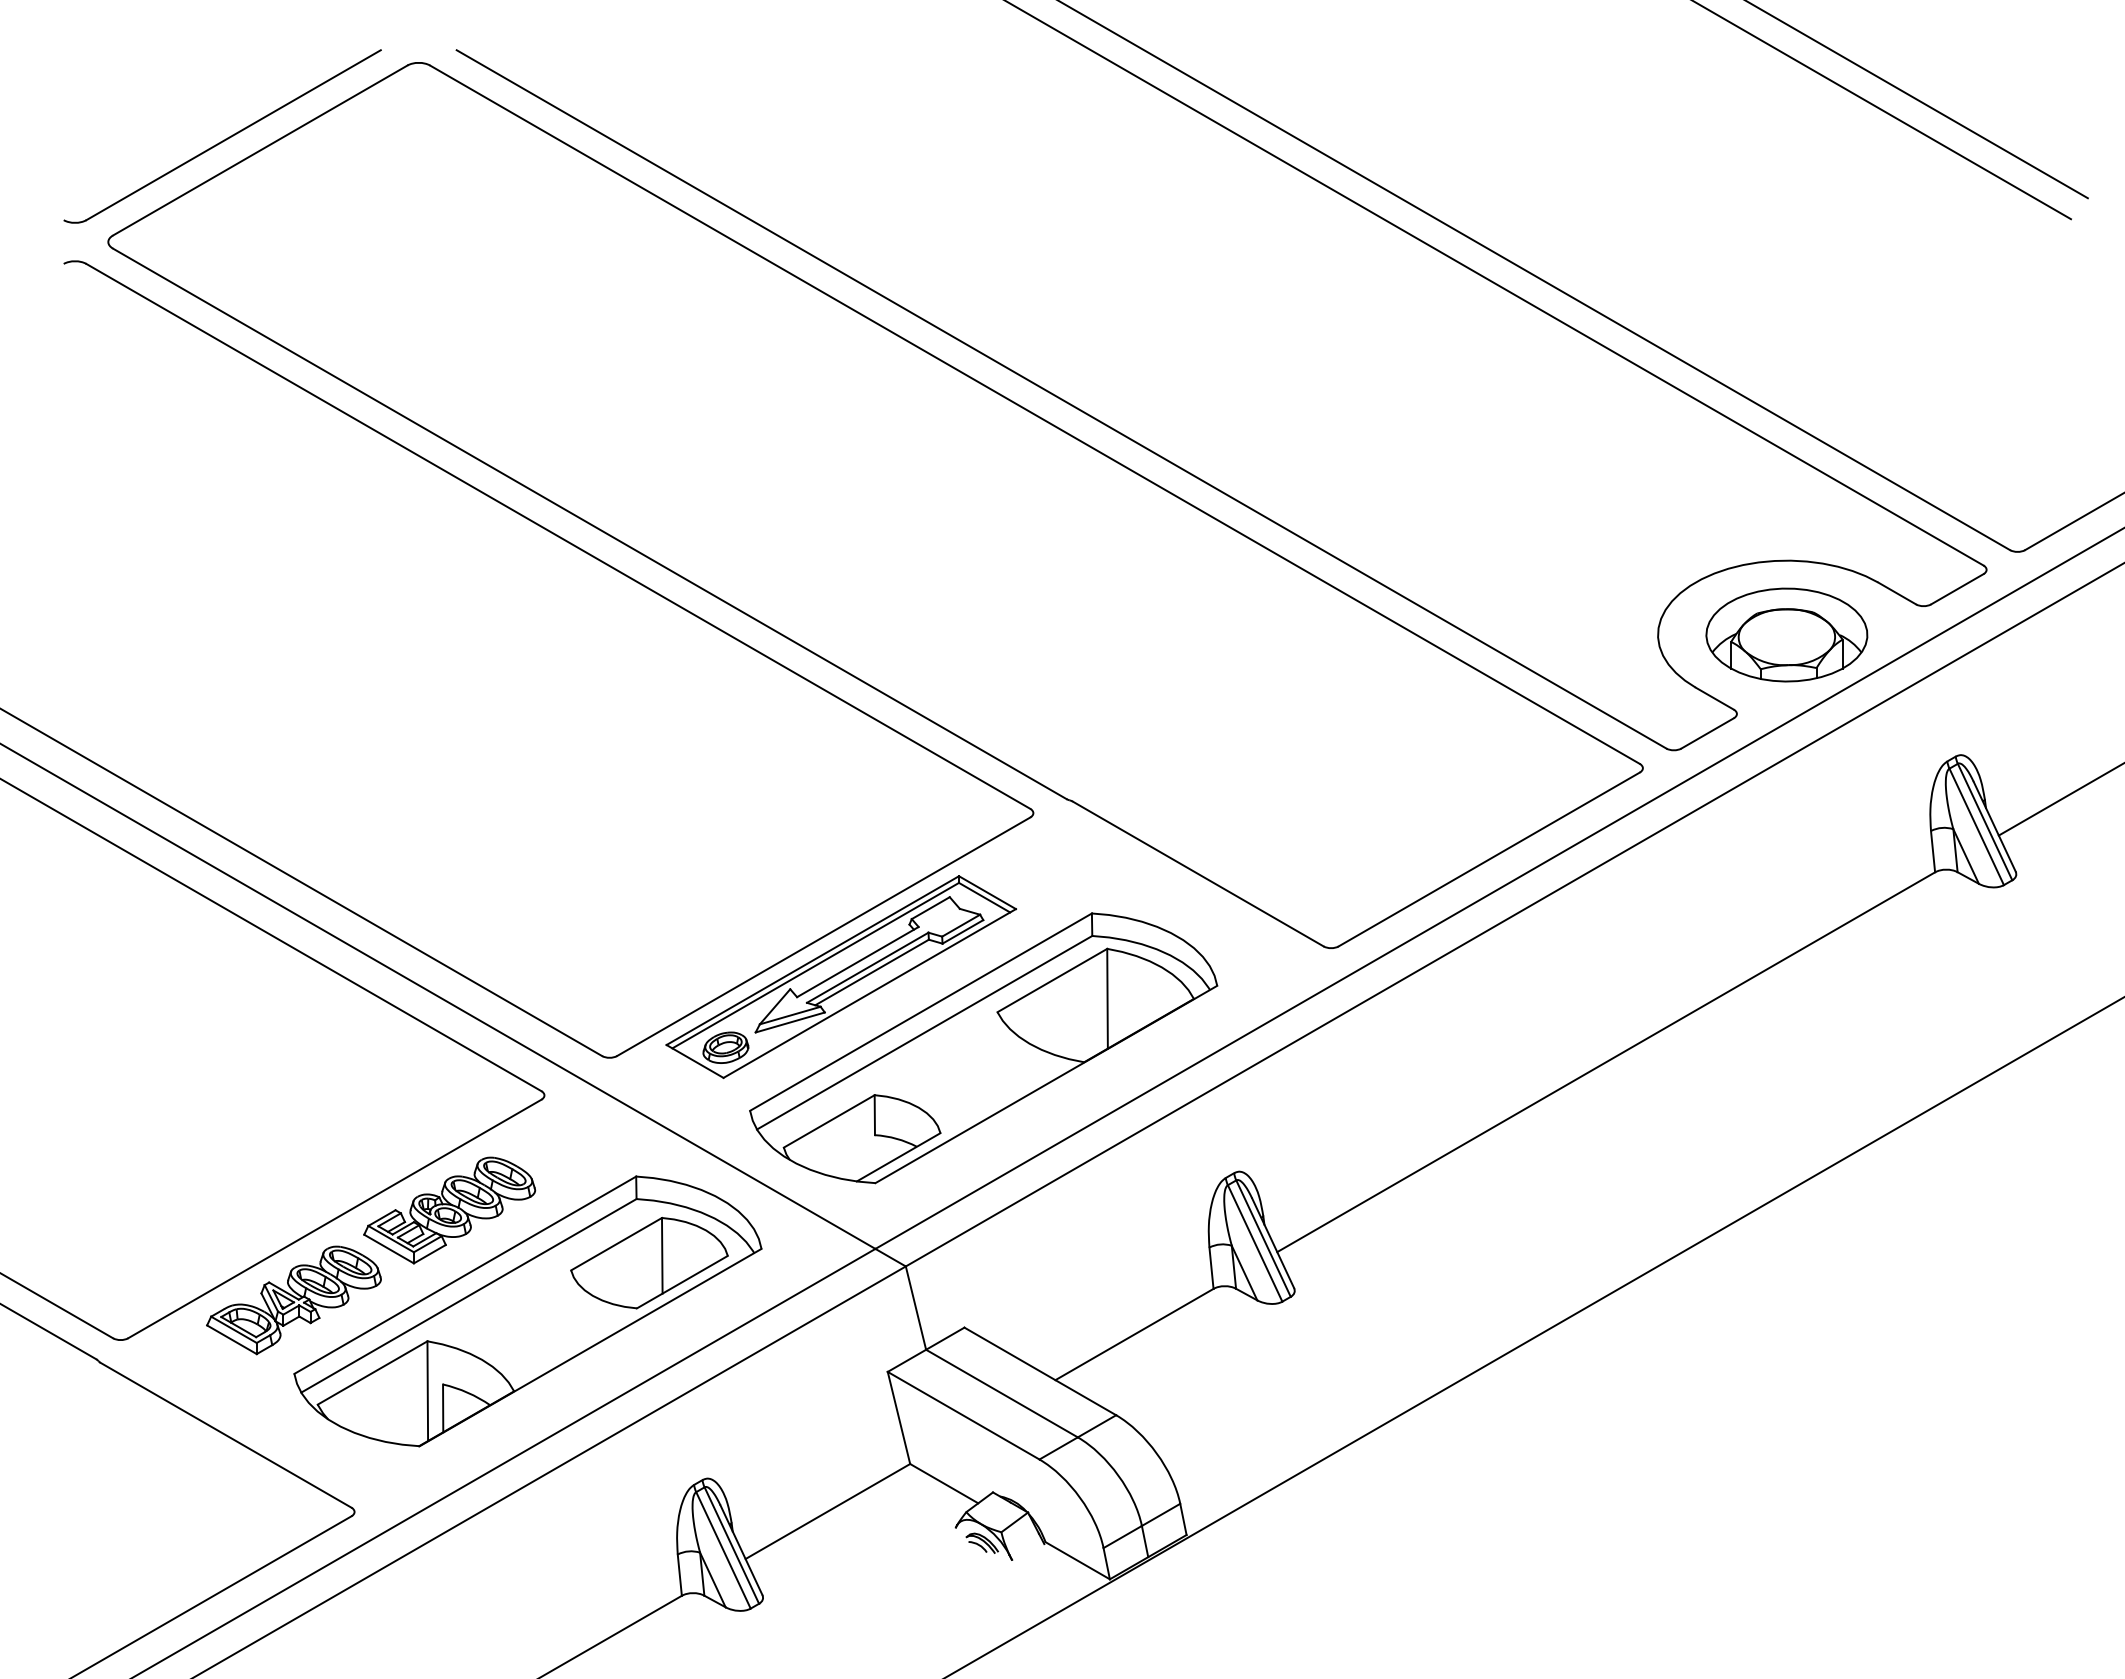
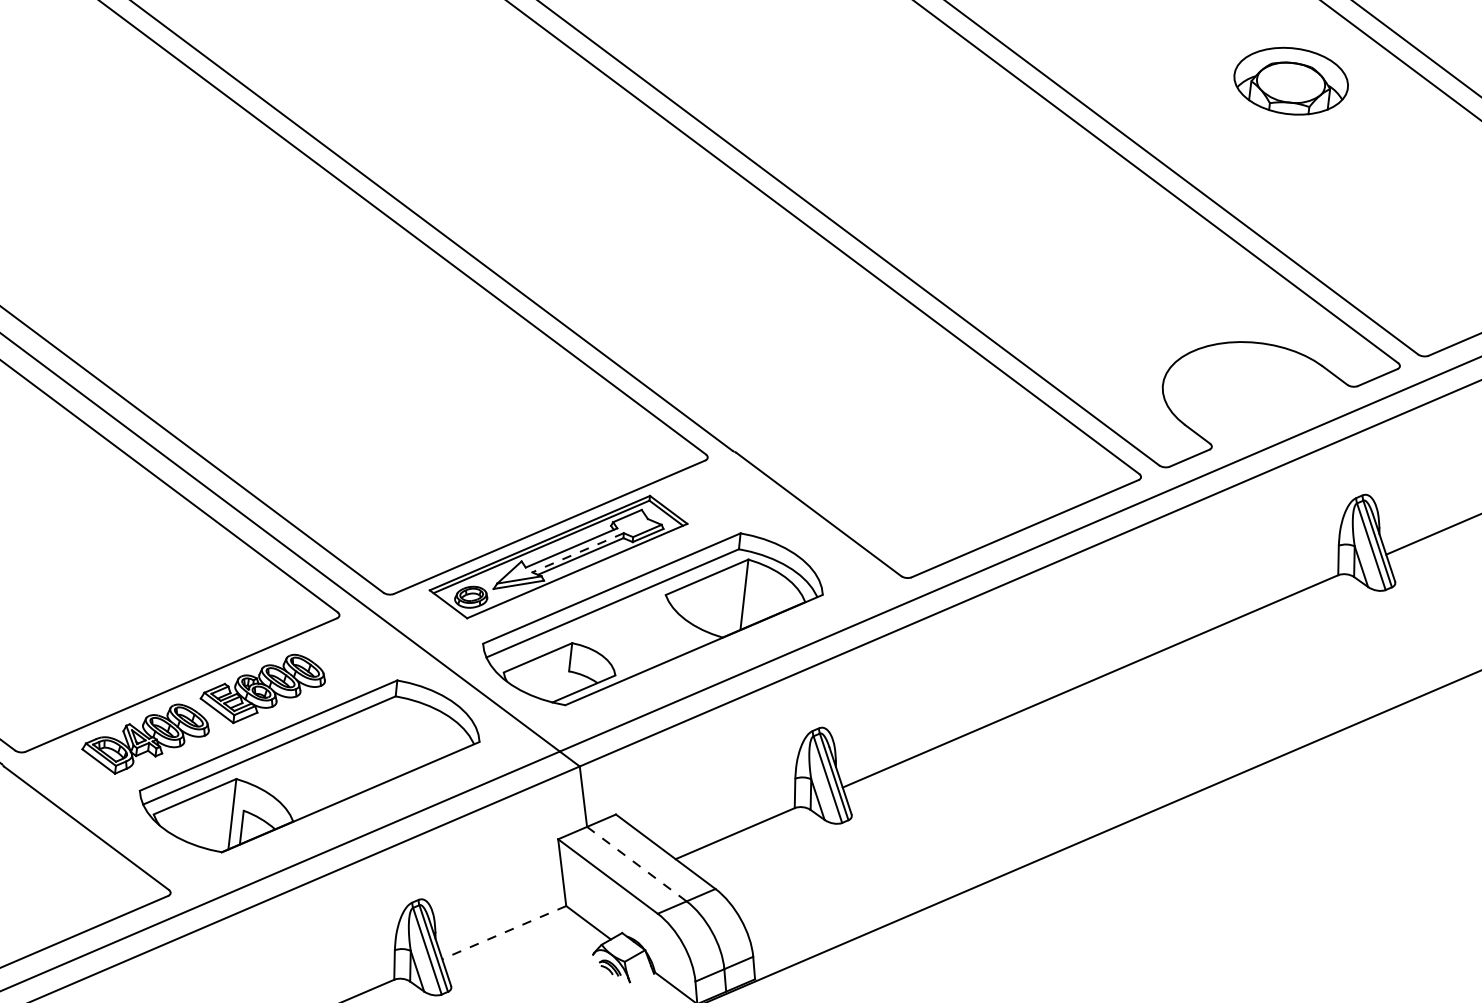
part: (1786, 634) -> (1290, 80), moved
line: (867, 968) -> (577, 553), solid -> dashed
part: (649, 1262) -> (399, 742), removed
line: (1001, 1393) -> (636, 864), solid -> dashed
line: (827, 1511) -> (503, 932), solid -> dashed

